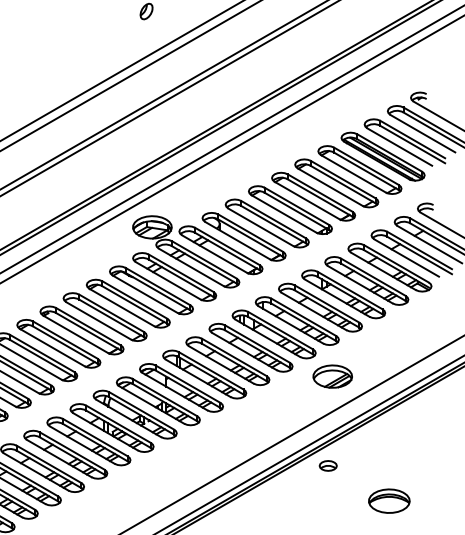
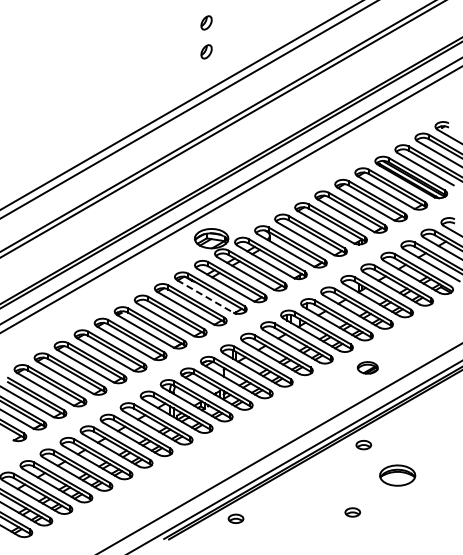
line: (145, 294) -> (205, 296), solid -> dashed
part: (332, 376) -> (367, 367), size x0.6
part: (389, 501) -> (397, 475), moved

